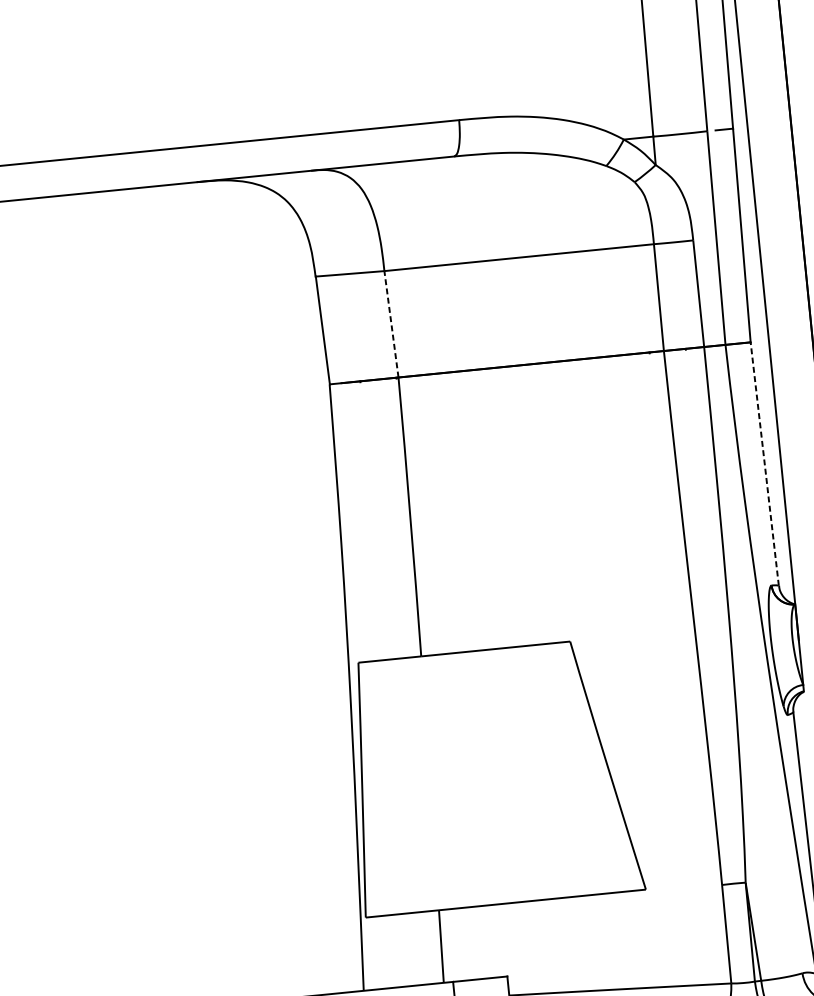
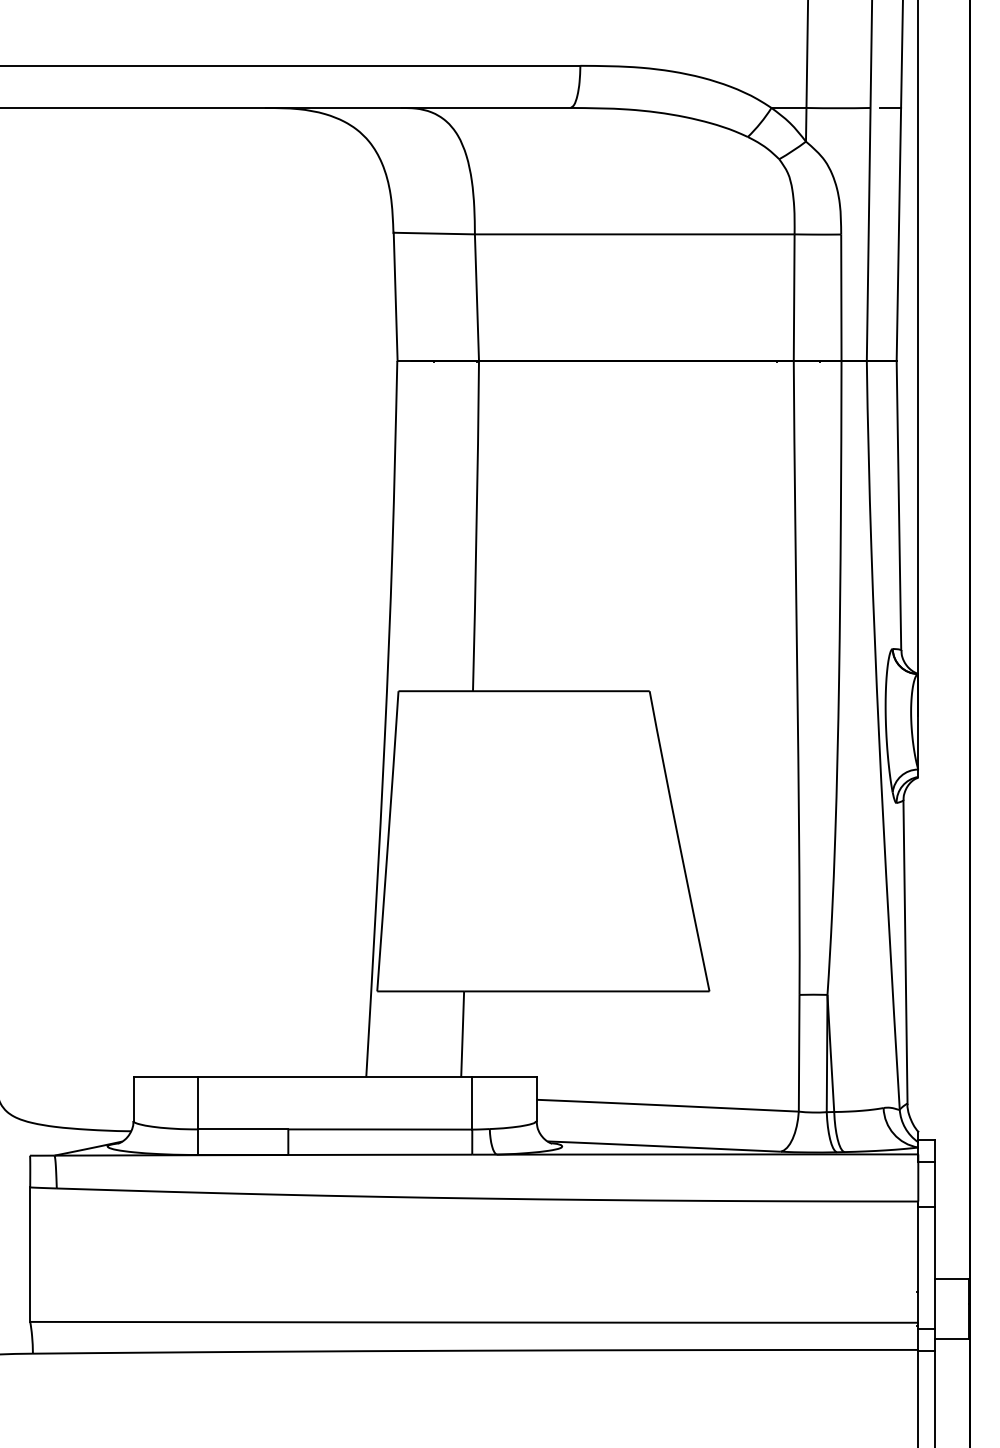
line: (391, 324) -> (476, 297), dashed -> solid
line: (764, 464) -> (898, 505), dashed -> solid

